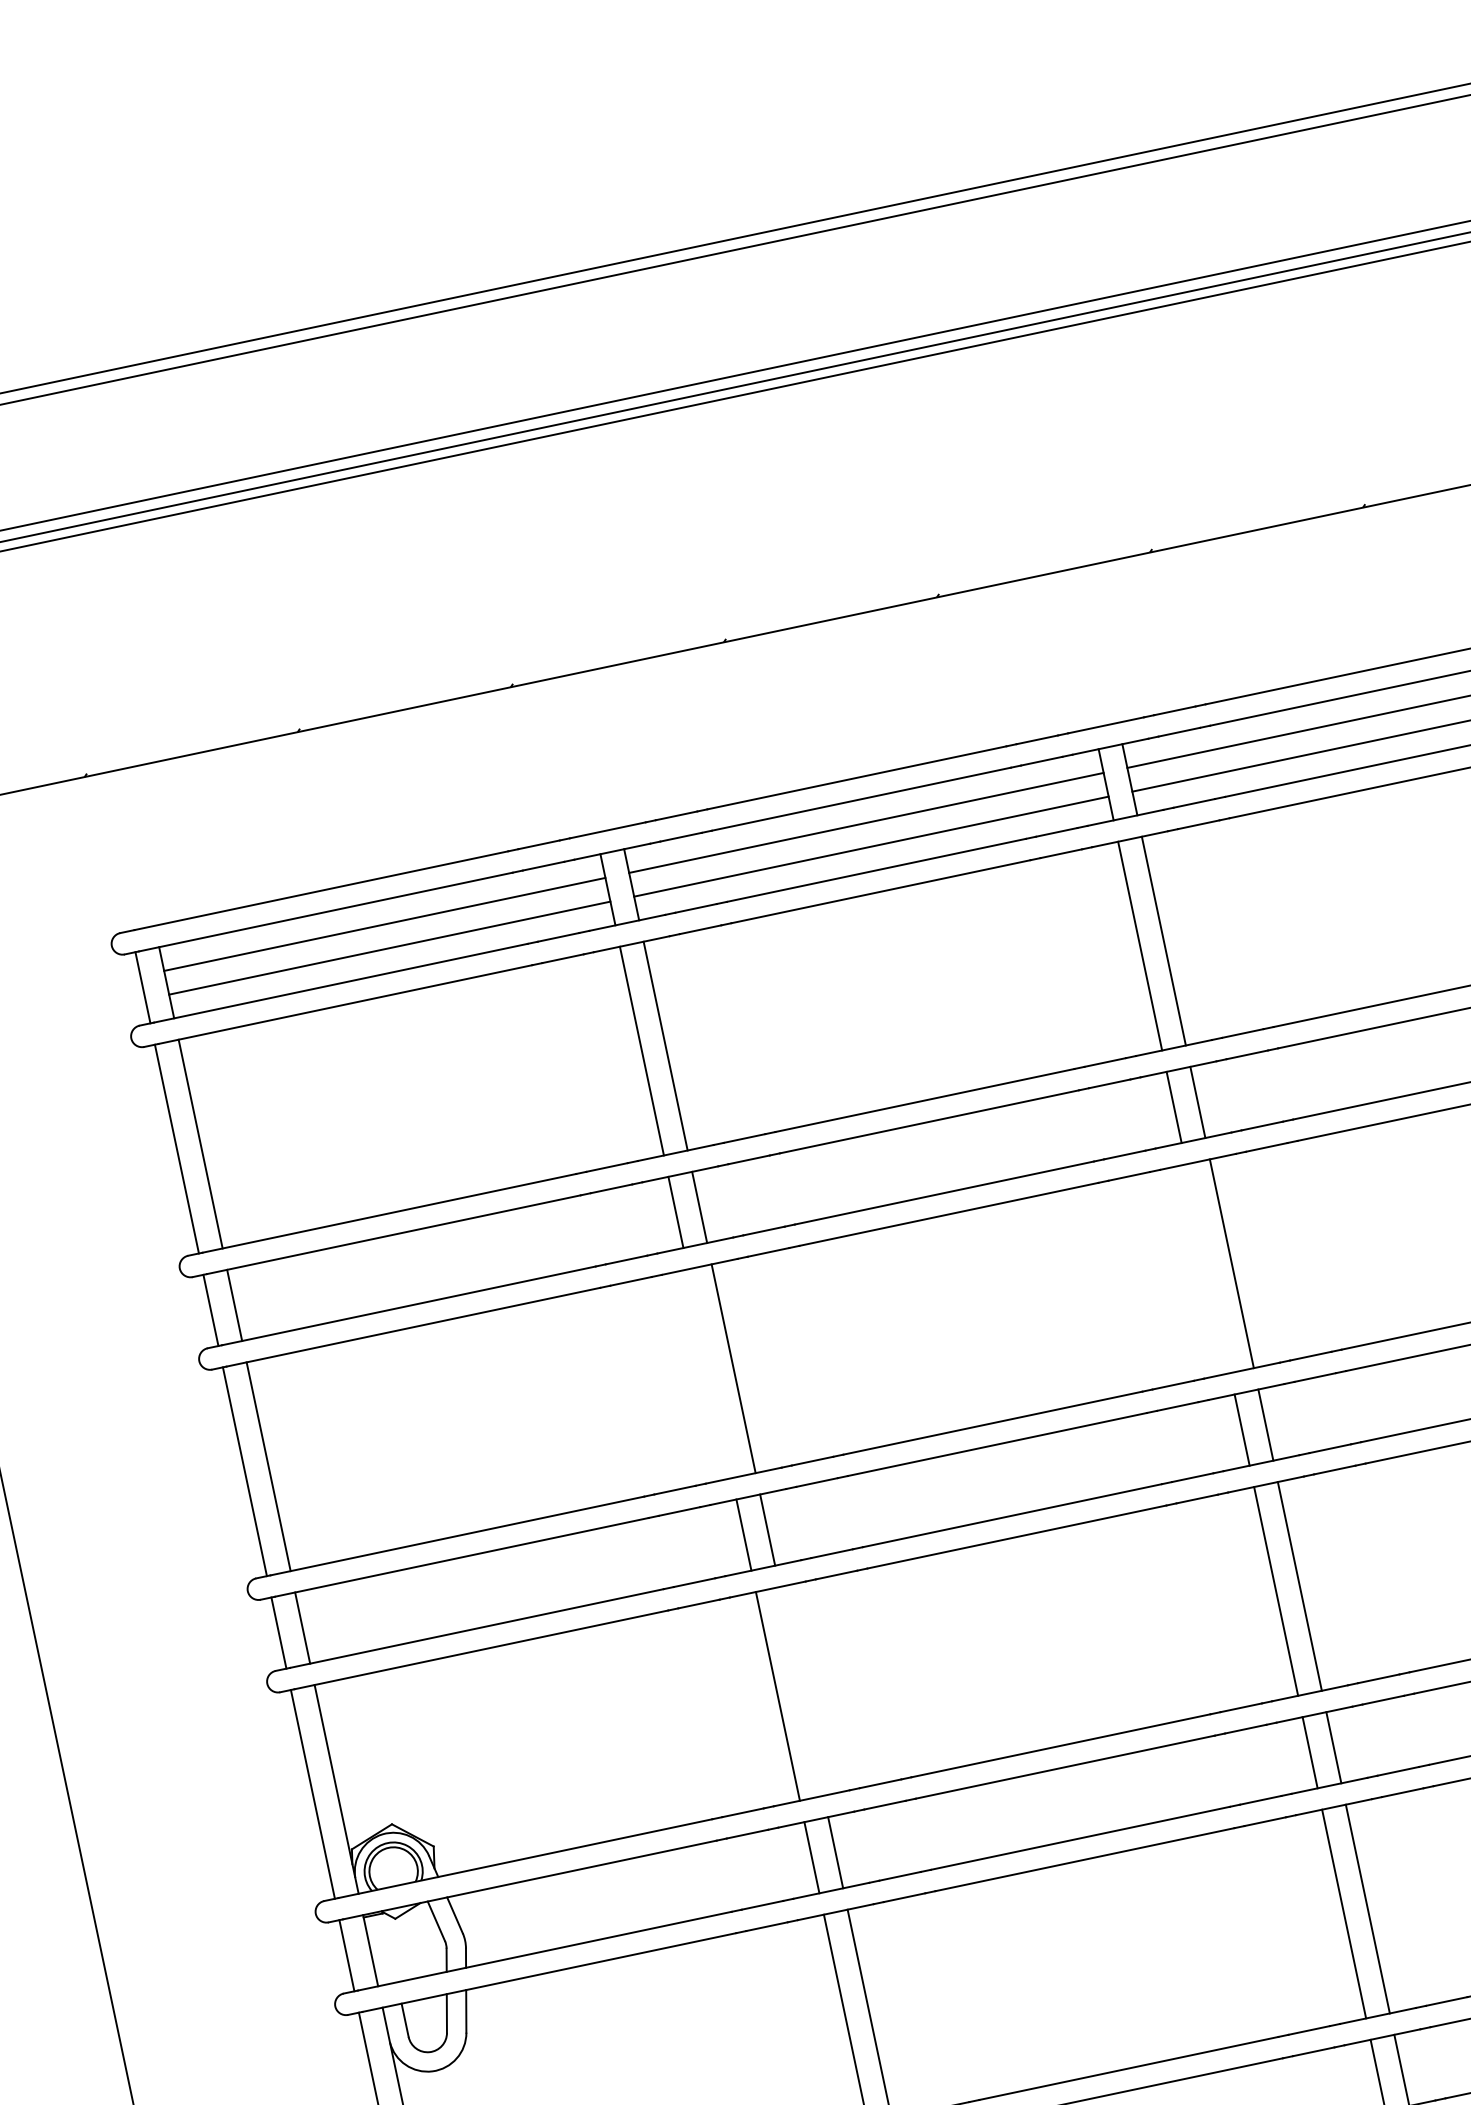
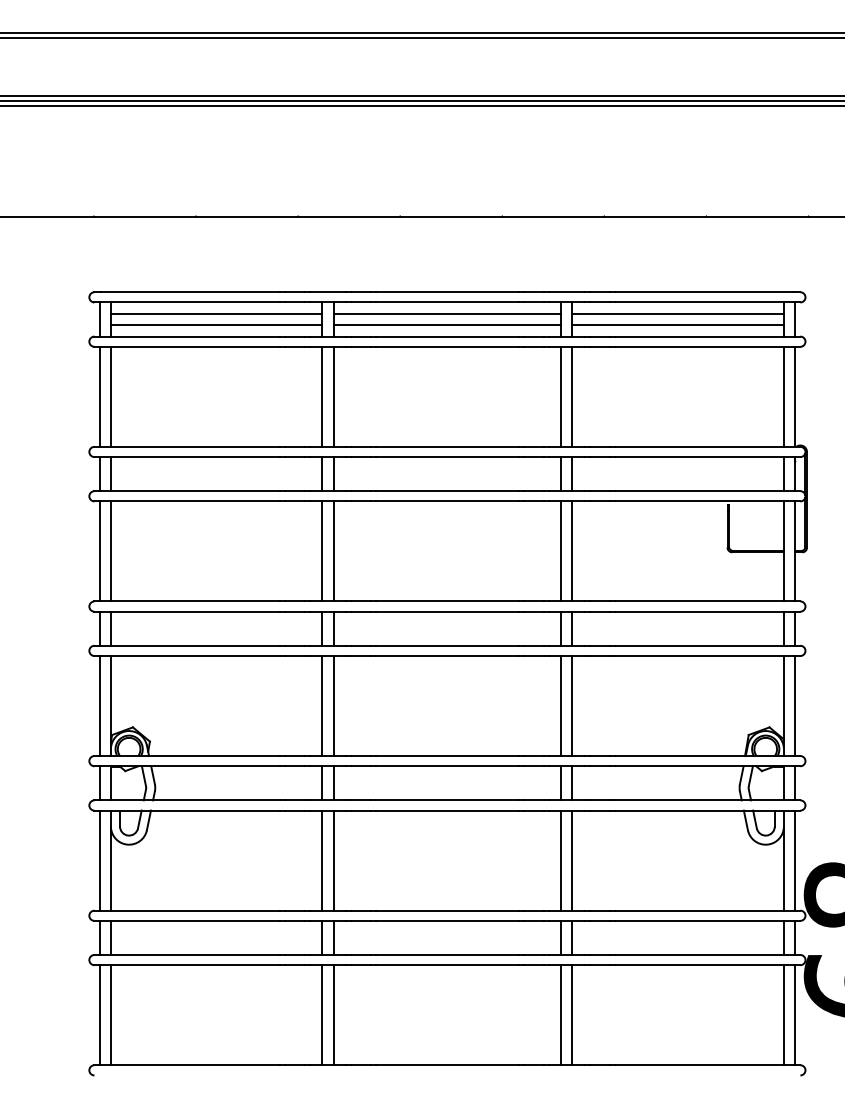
line: (1209, 1268) -> (561, 551), added
line: (710, 1373) -> (322, 551), added
line: (801, 1692) -> (333, 706), added

